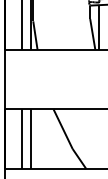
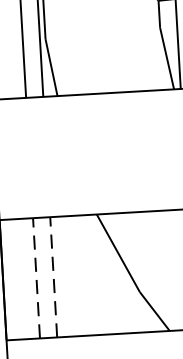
line: (22, 139) -> (37, 278), solid -> dashed
line: (30, 139) -> (53, 277), solid -> dashed

